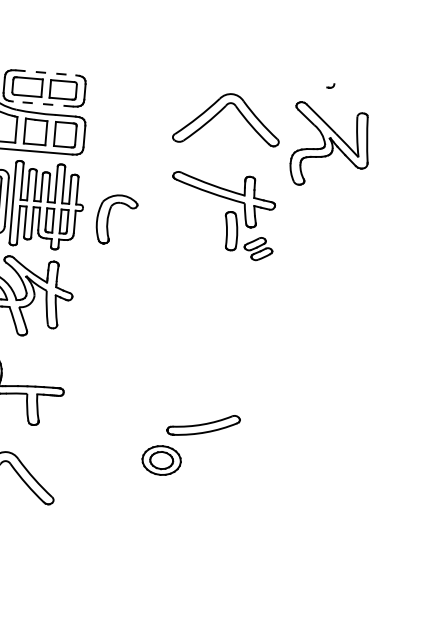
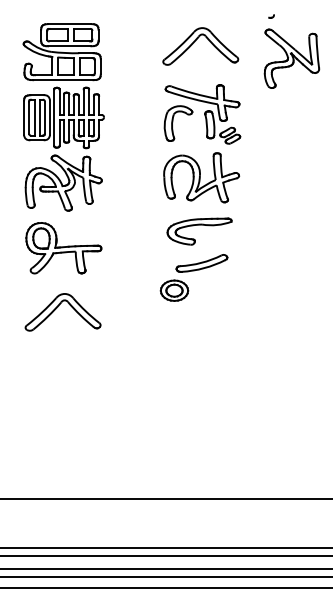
line: (45, 73) -> (69, 24), dashed -> solid
line: (42, 104) -> (69, 46), dashed -> solid
part: (329, 145) -> (291, 58), moved
part: (116, 219) -> (178, 123), moved
part: (213, 304) -> (201, 177), added
part: (203, 380) -> (199, 231), added

